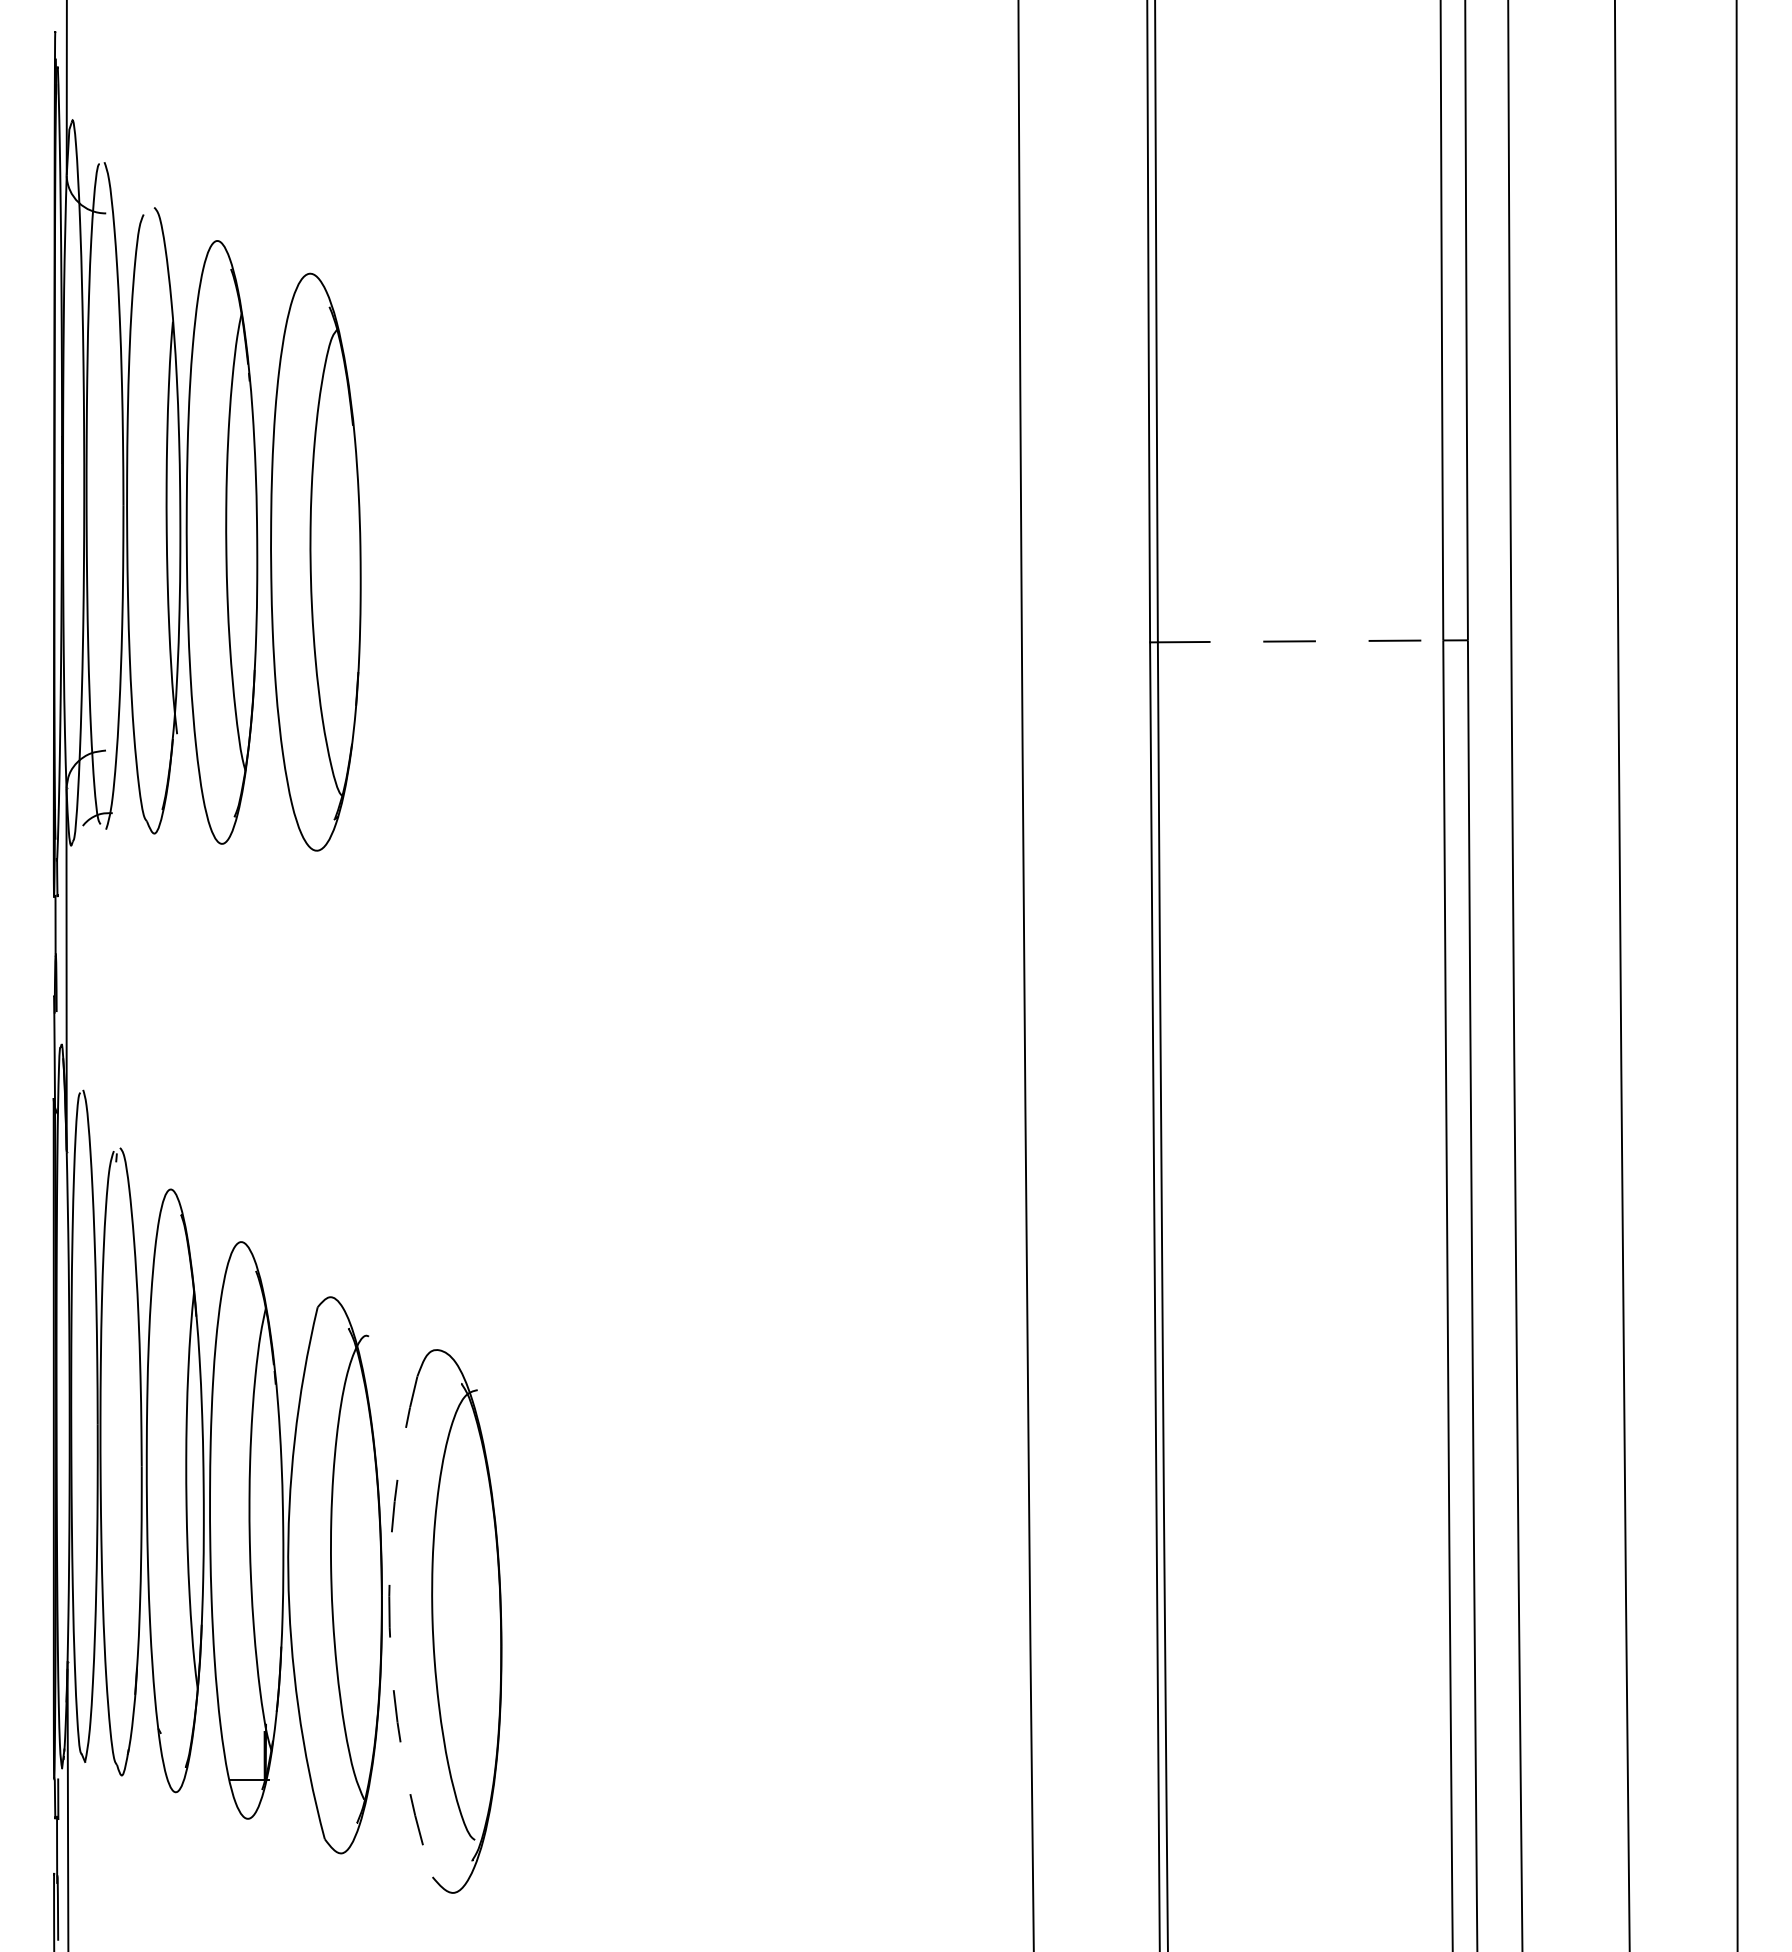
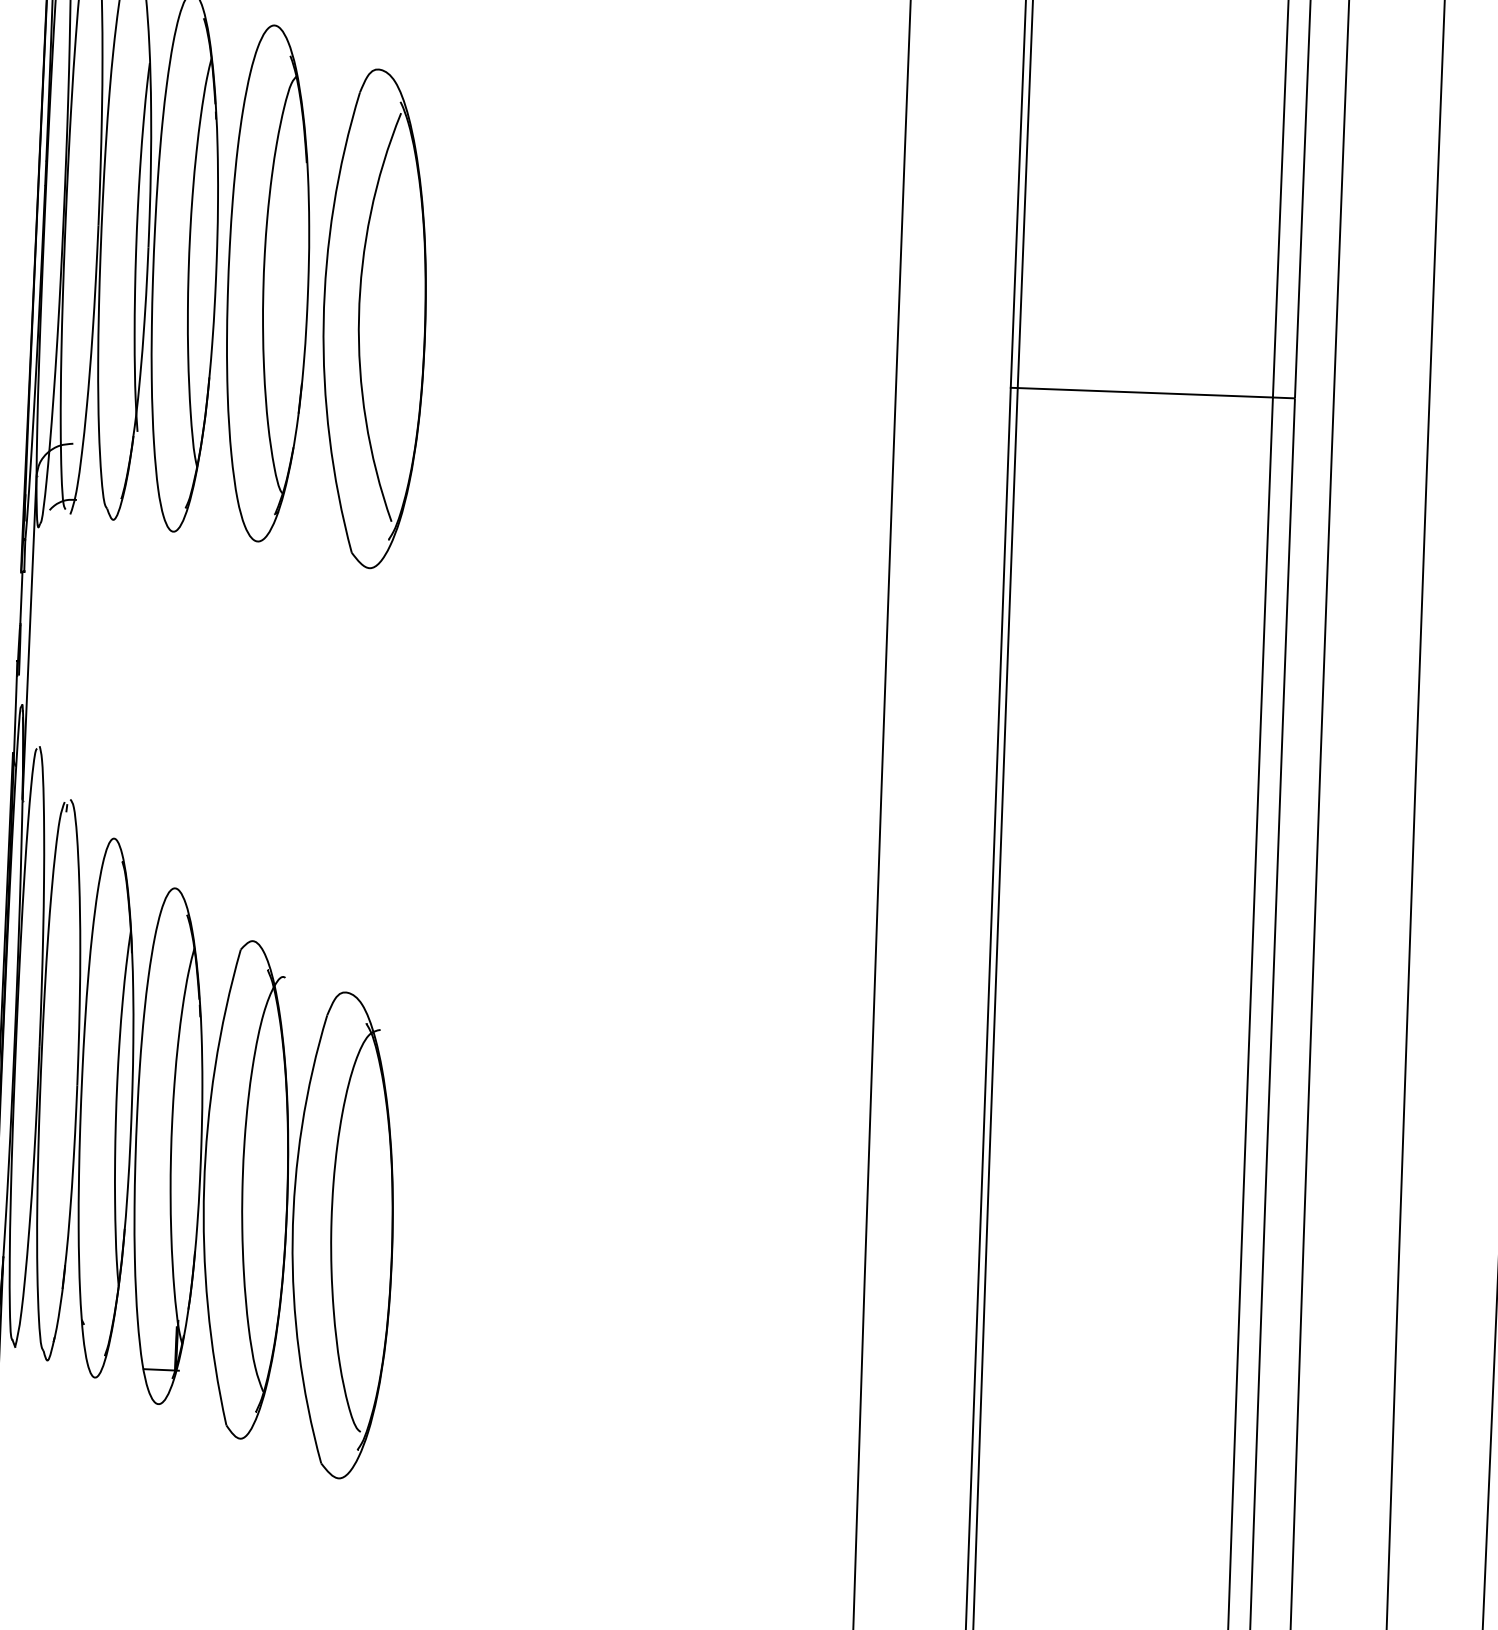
part: (436, 596) -> (374, 318), added
line: (1300, 641) -> (1145, 392), dashed -> solid
arc: (389, 1627) -> (292, 1238), dashed -> solid

